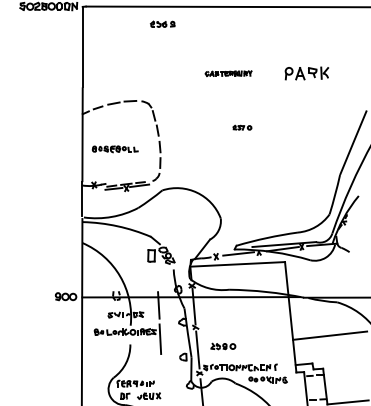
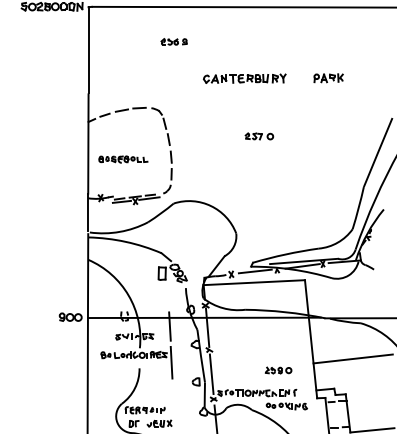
part: (162, 23) -> (173, 41), moved
part: (307, 72) -> (329, 77), size x0.62
part: (228, 73) -> (244, 78), size x1.67
part: (242, 127) -> (259, 136), size x1.43
part: (223, 346) -> (278, 370), moved

